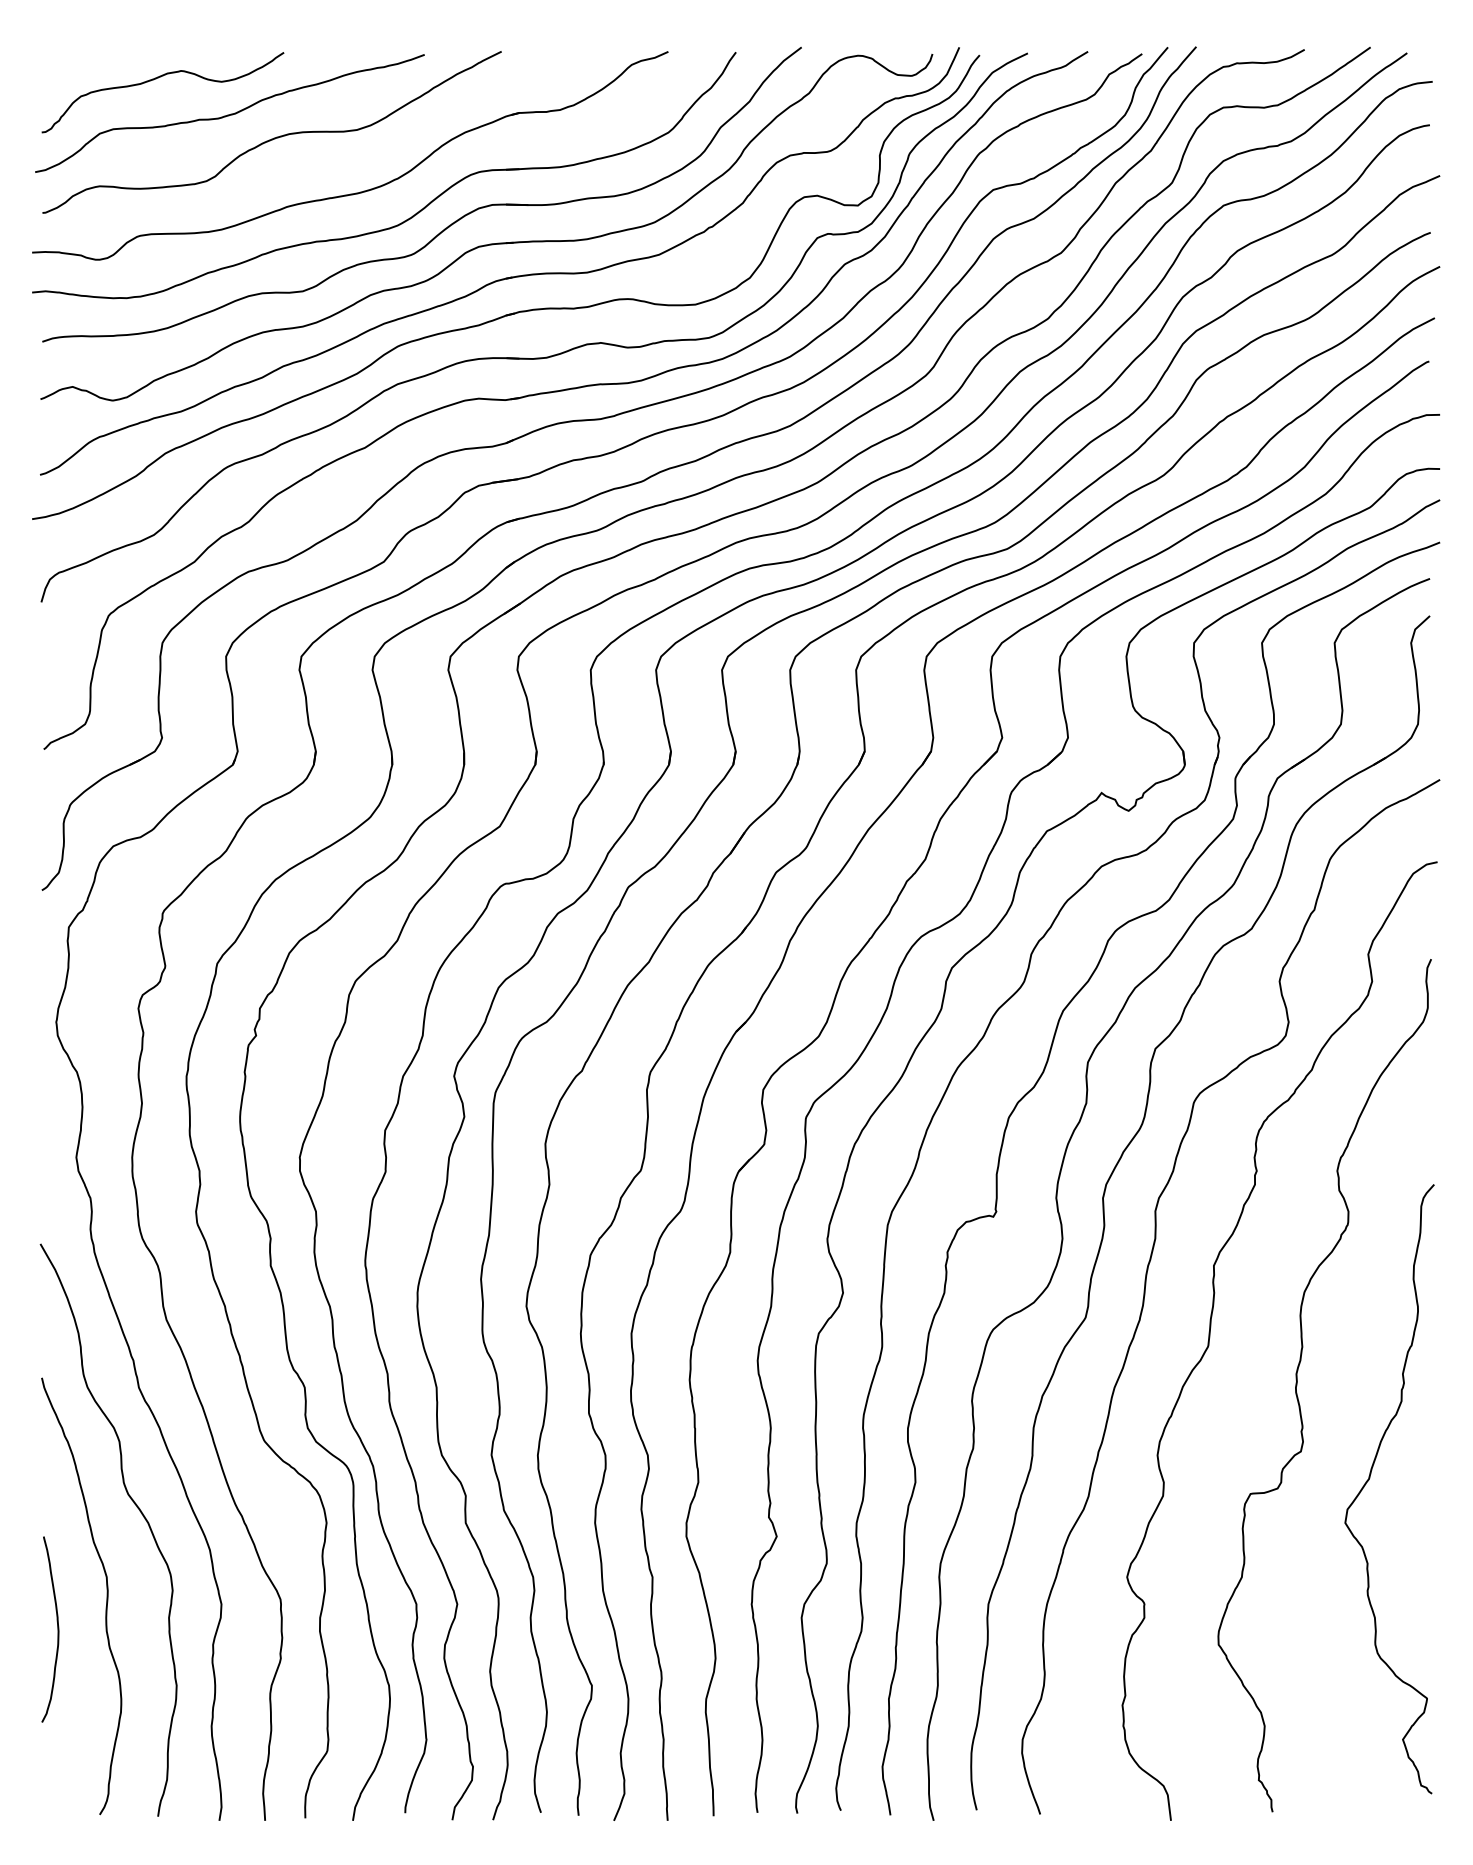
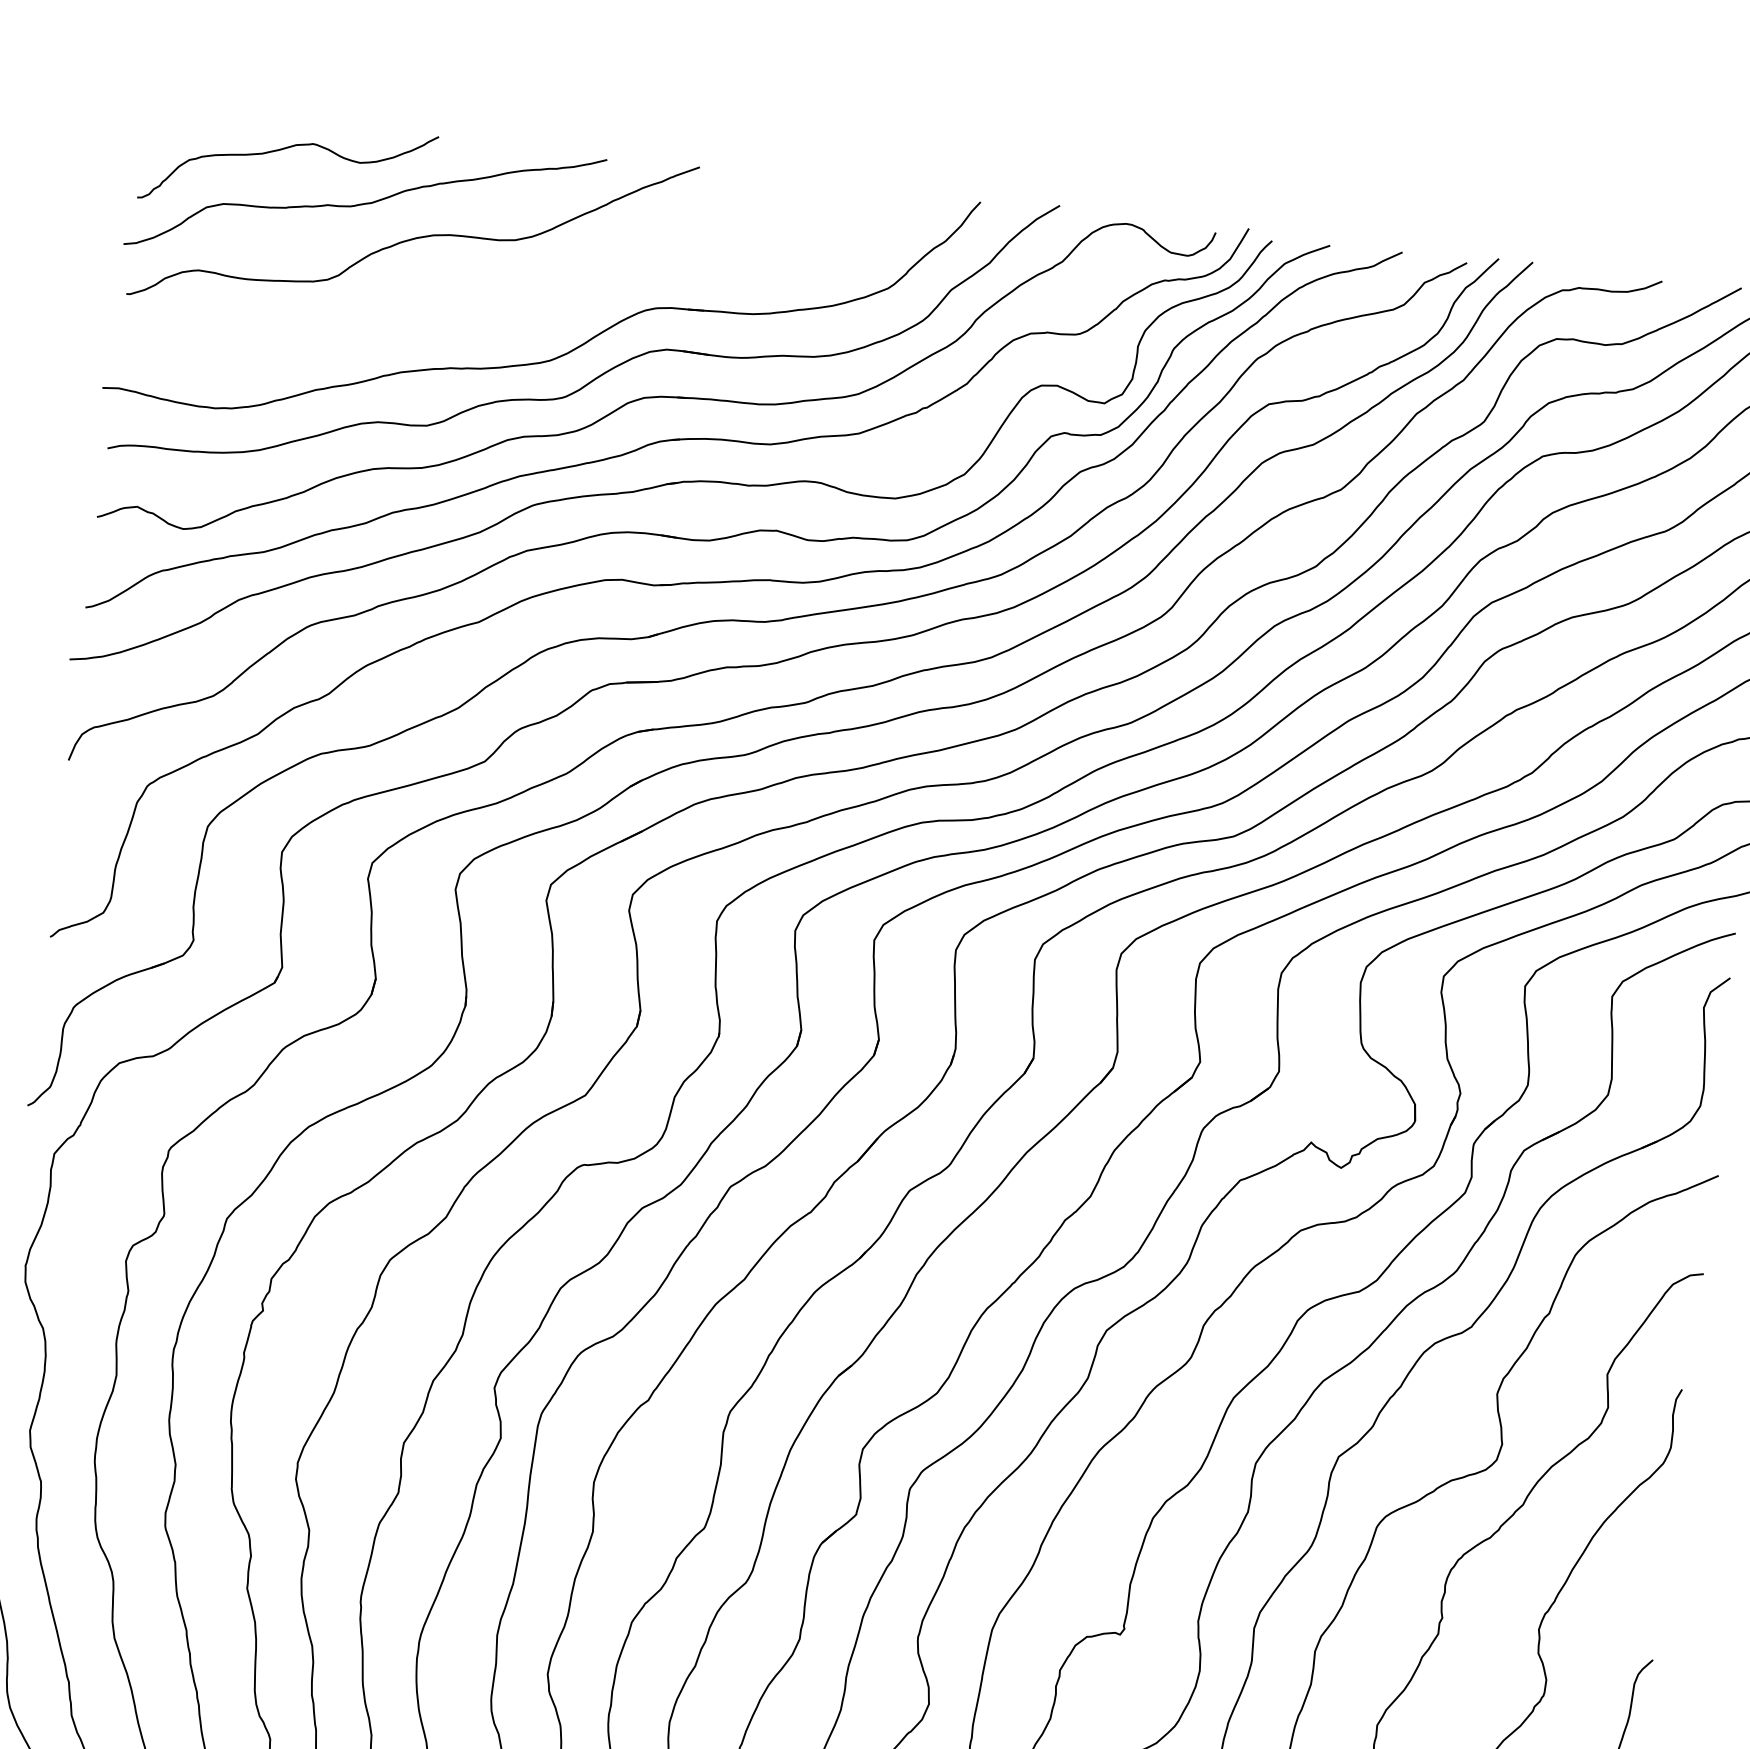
part: (363, 190) -> (514, 313), removed

